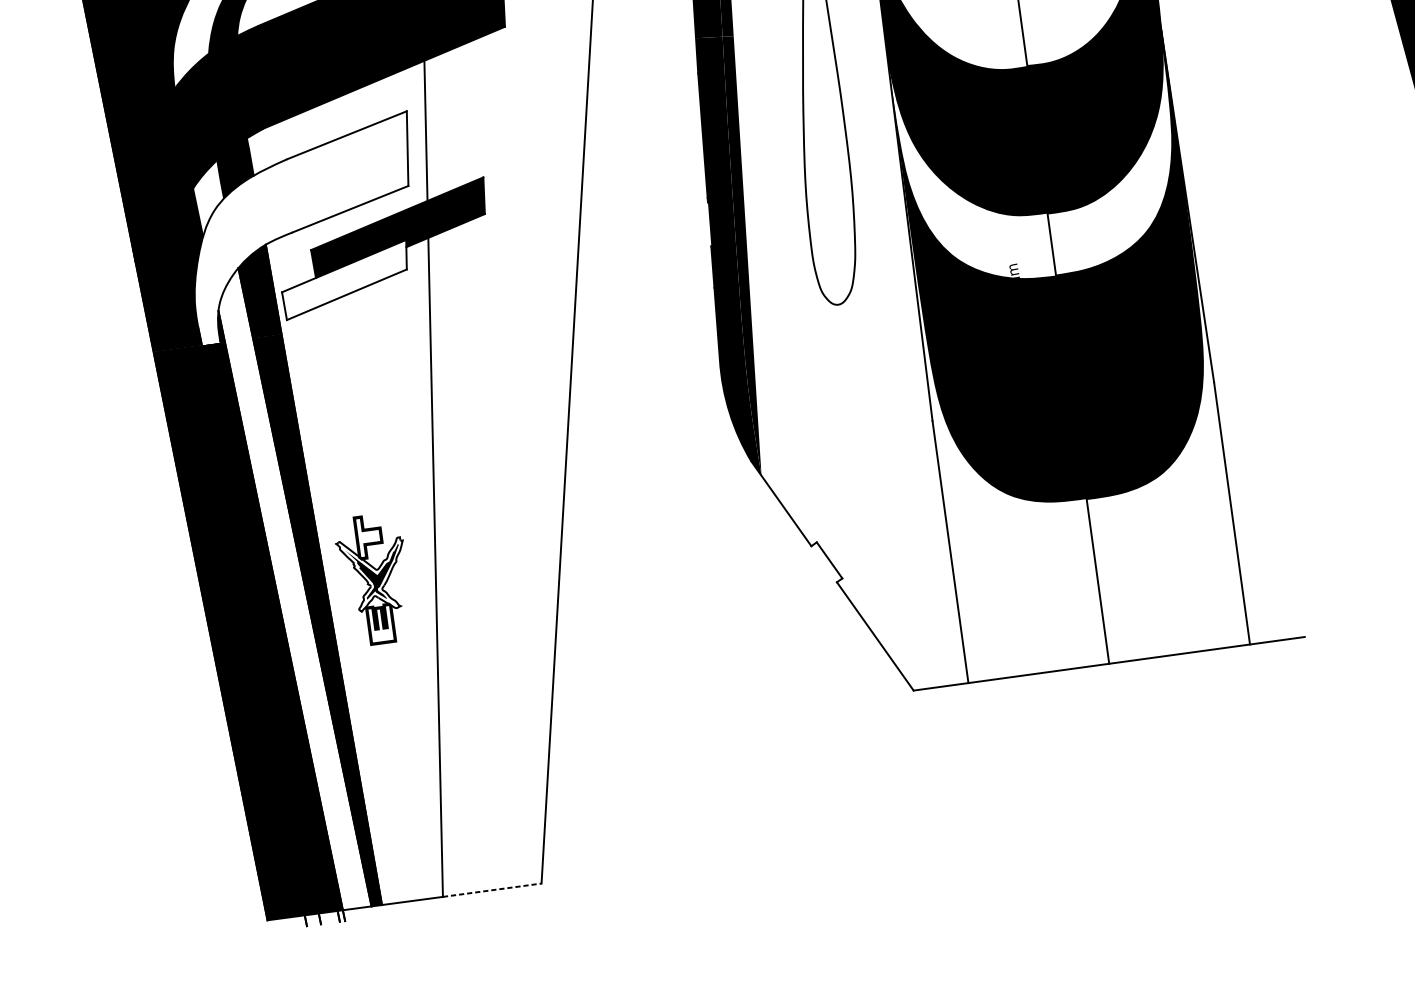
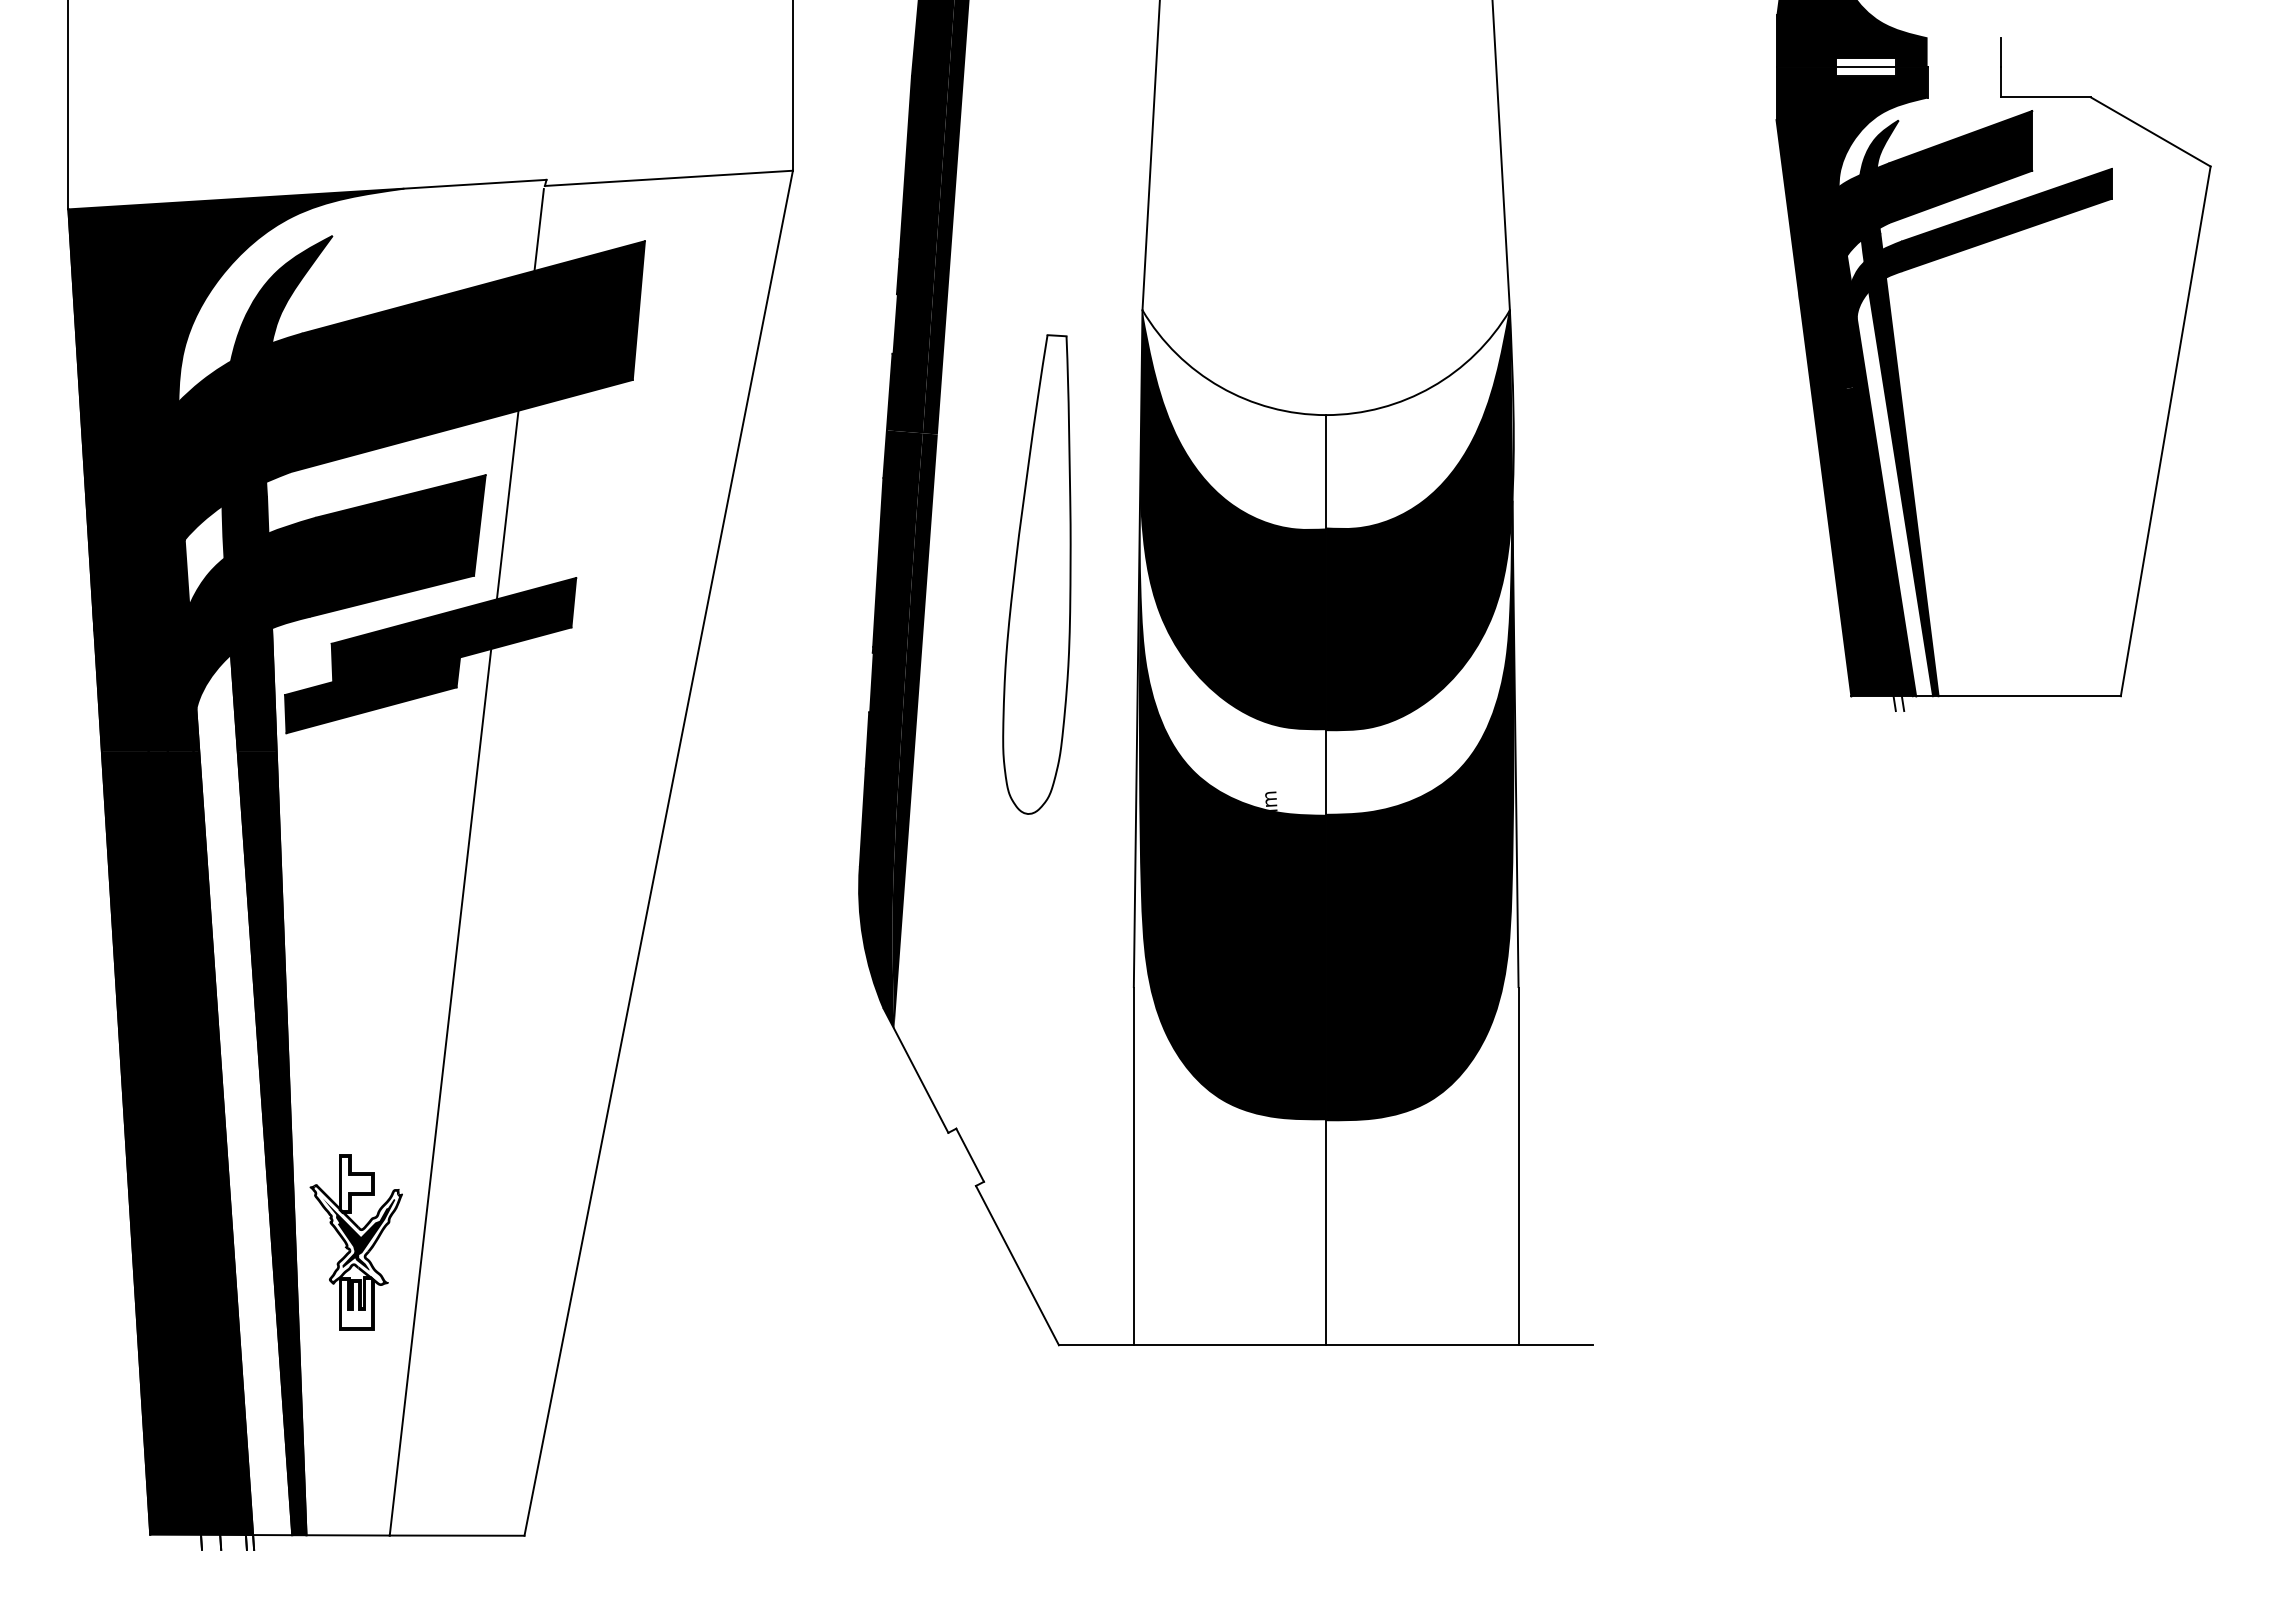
fill: (303, 228) -> (325, 613), added
fill: (346, 280) -> (373, 690), added
part: (373, 579) -> (355, 1242), moved
line: (492, 890) -> (457, 1535), dashed -> solid

